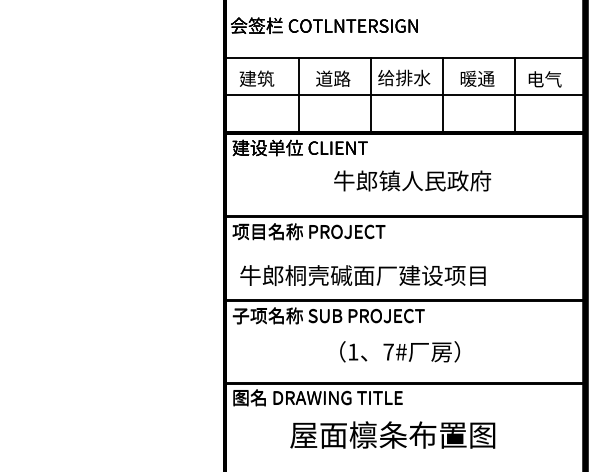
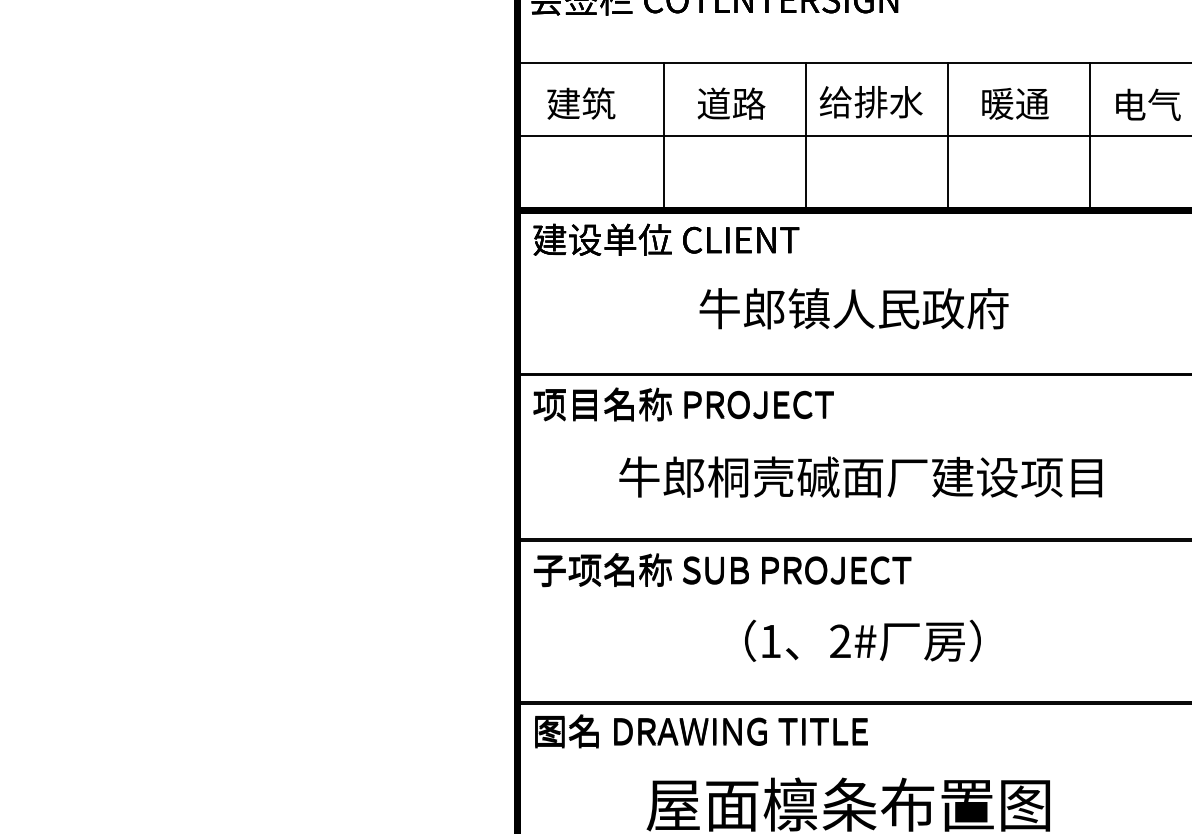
text: (412, 180) -> (853, 307), moved
text: (362, 275) -> (859, 476), moved
text: (388, 351) -> (840, 640), 7# -> 2#

